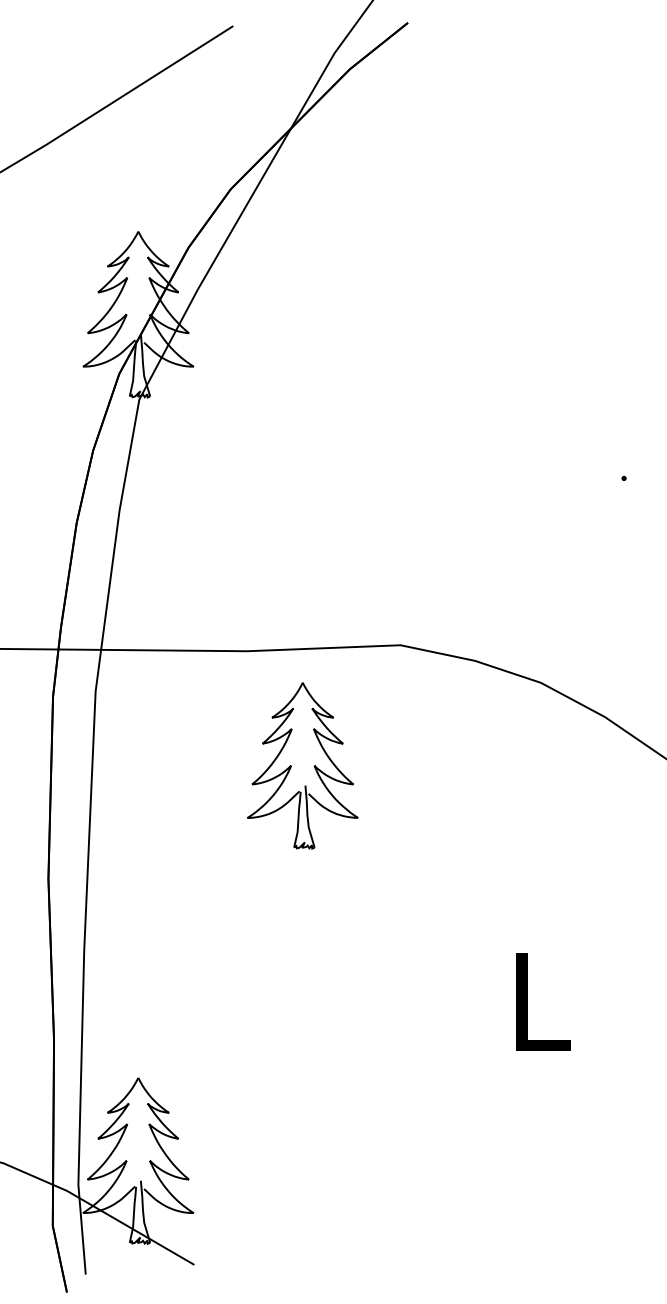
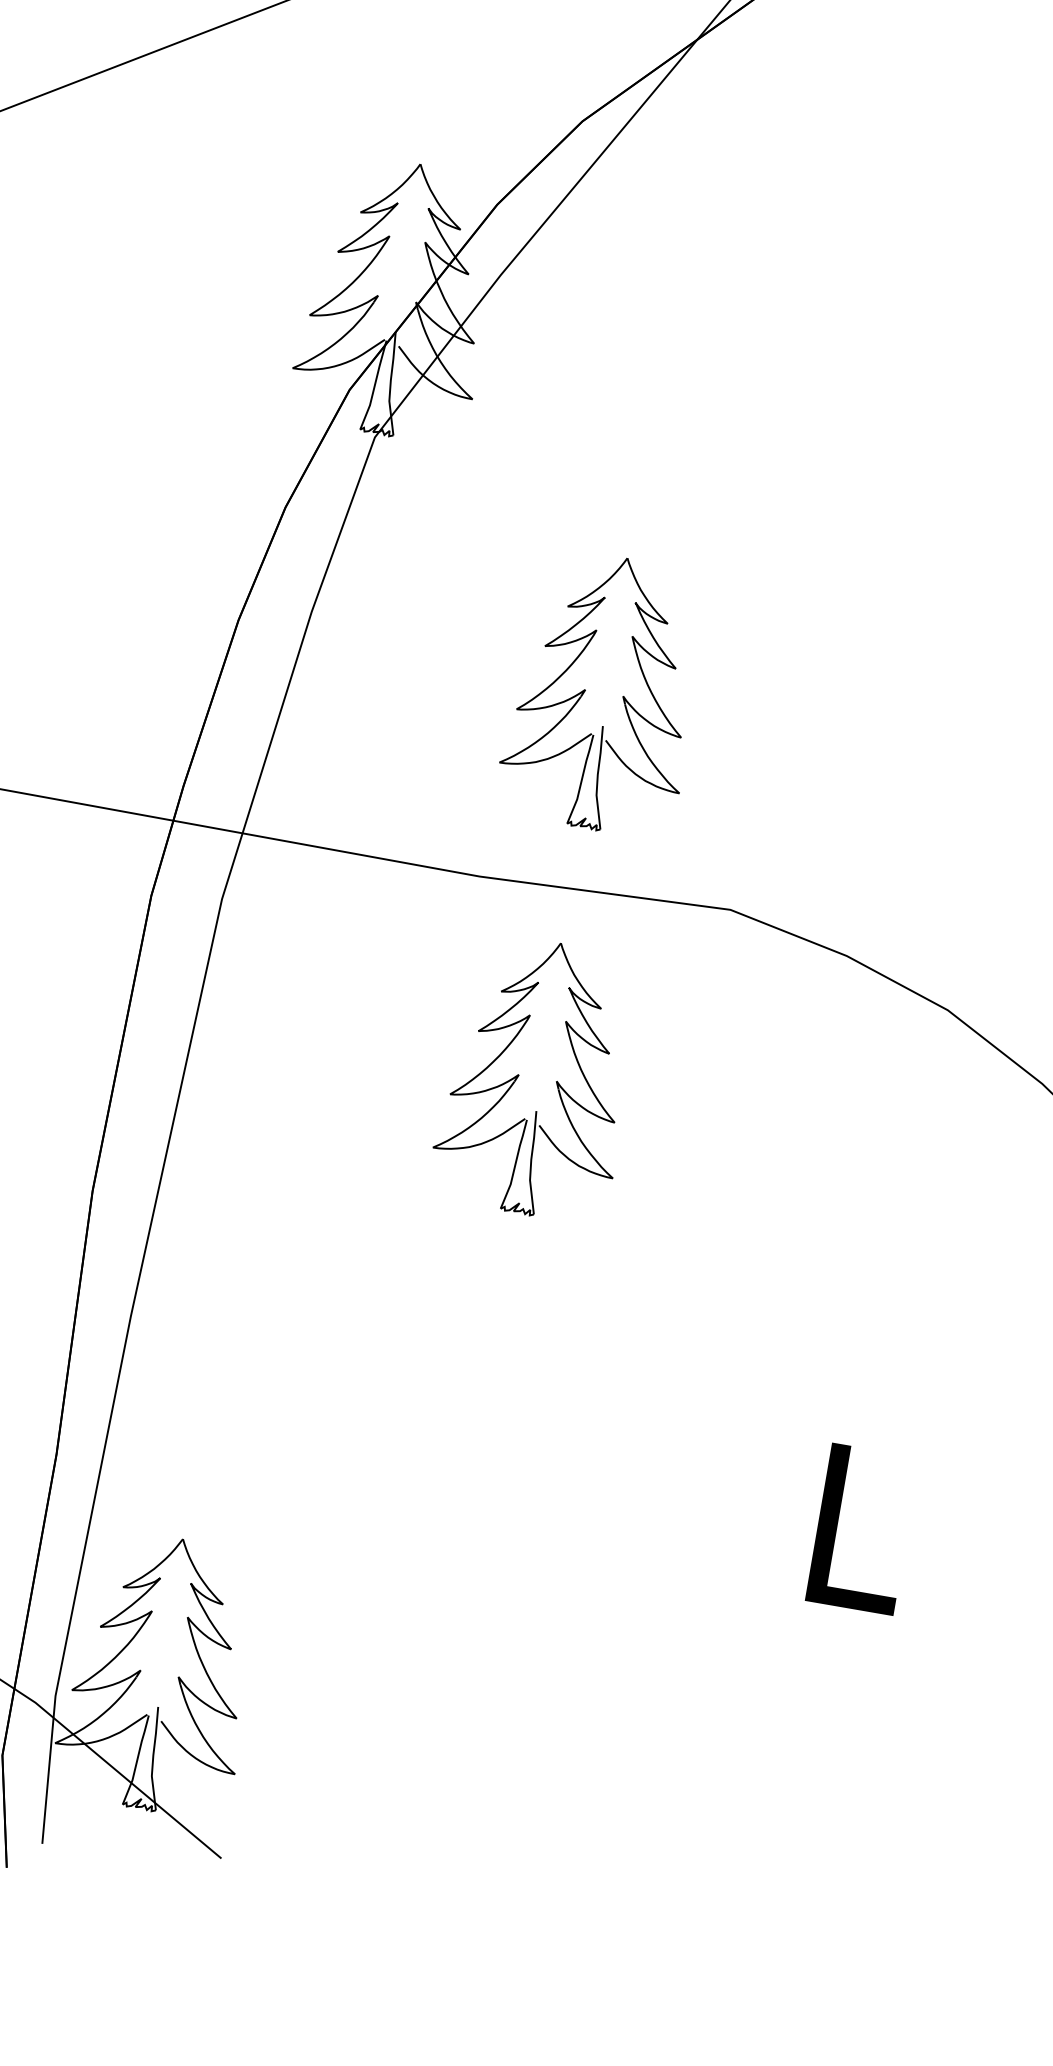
part: (302, 528) -> (603, 692), added

